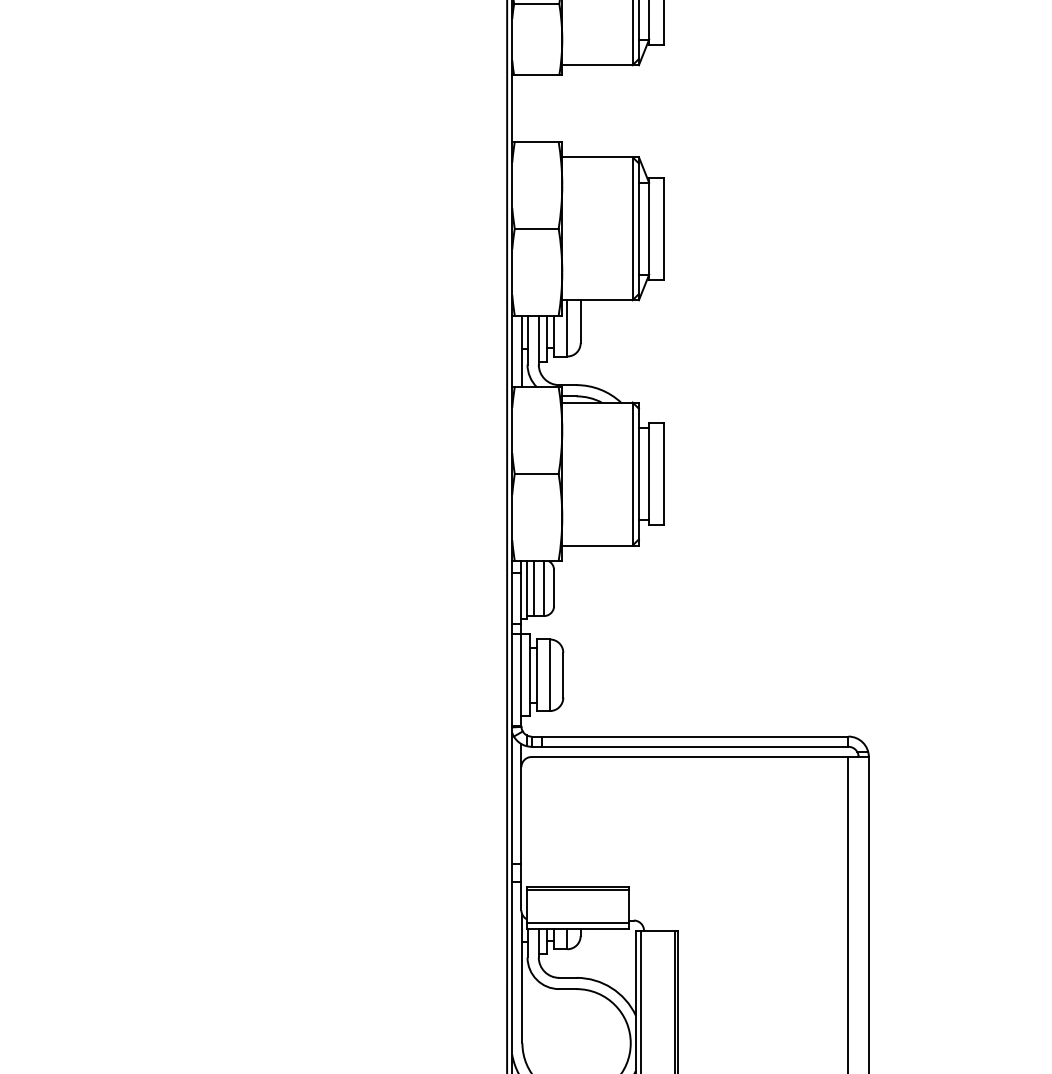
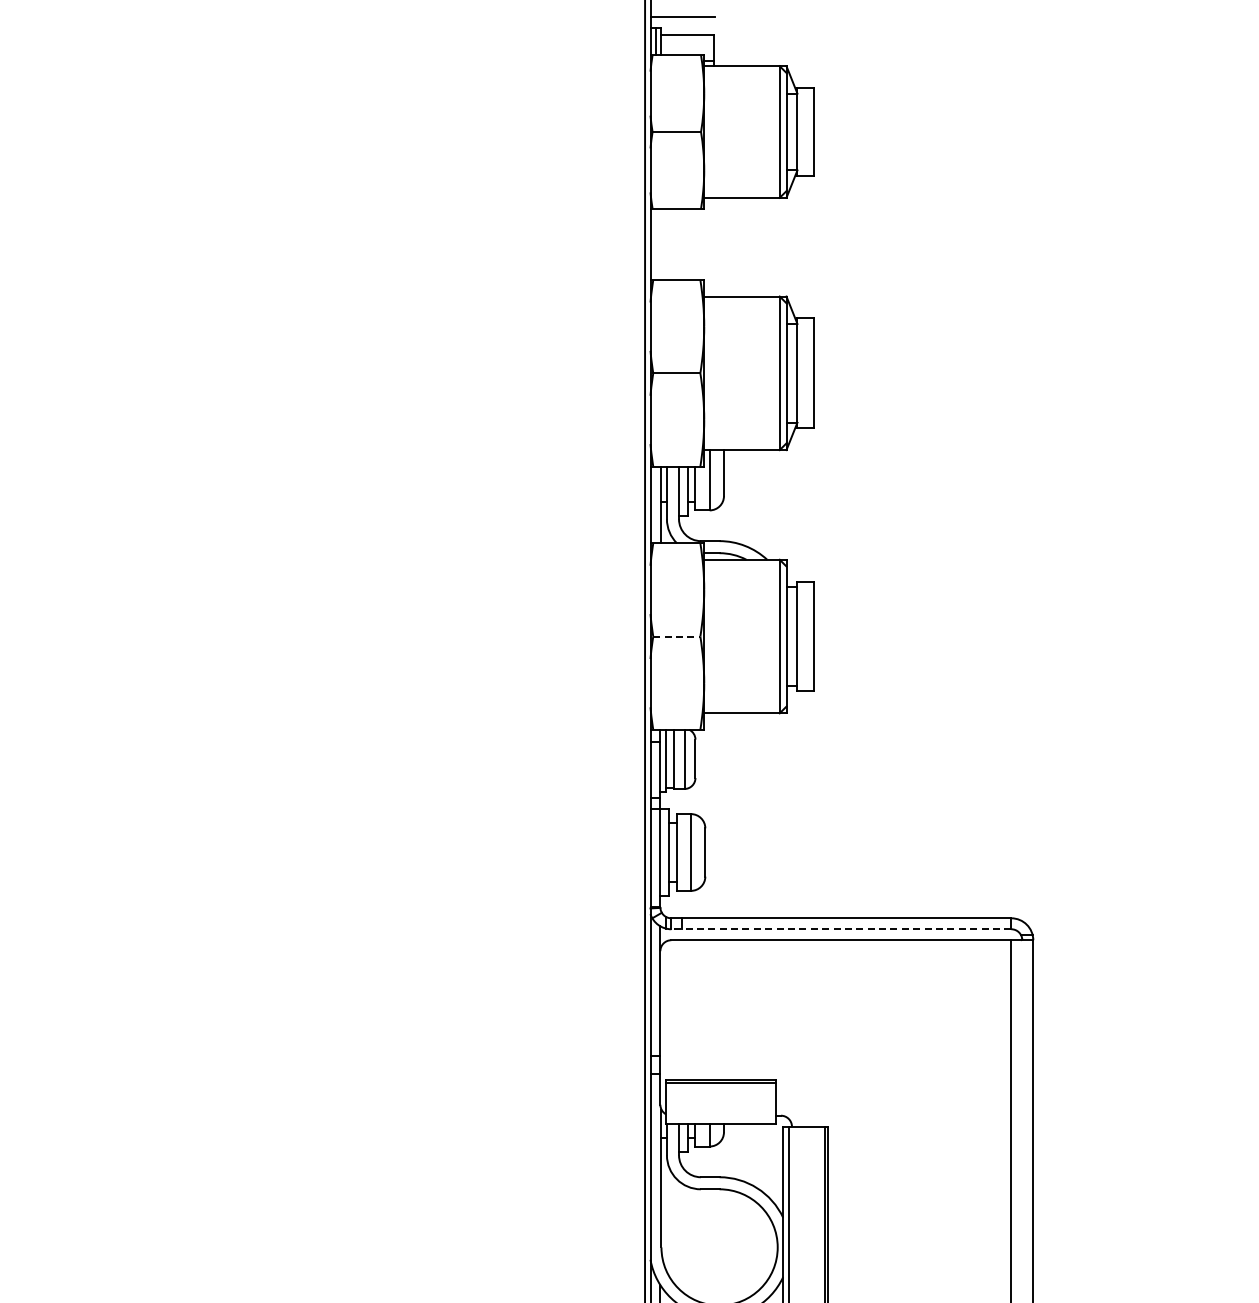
line: (536, 474) -> (676, 636), solid -> dashed
line: (690, 747) -> (841, 929), solid -> dashed
line: (577, 923) -> (720, 1118), removed

